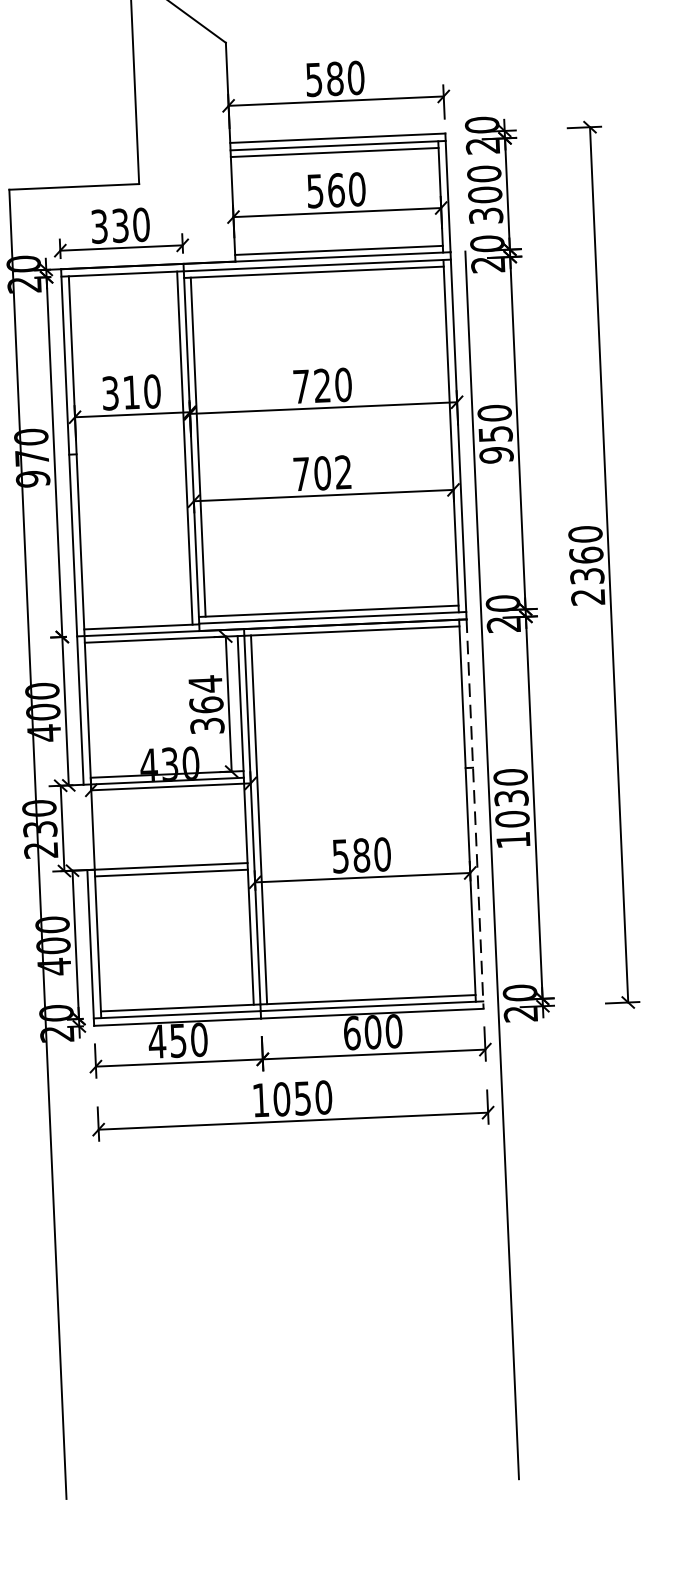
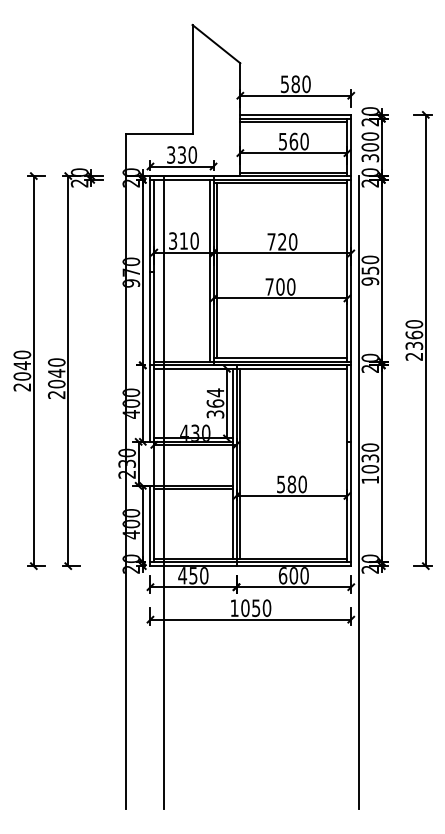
text: (344, 471) -> (291, 286), 702 -> 700
line: (475, 815) -> (351, 466), dashed -> solid
line: (113, 881) -> (163, 492), added

